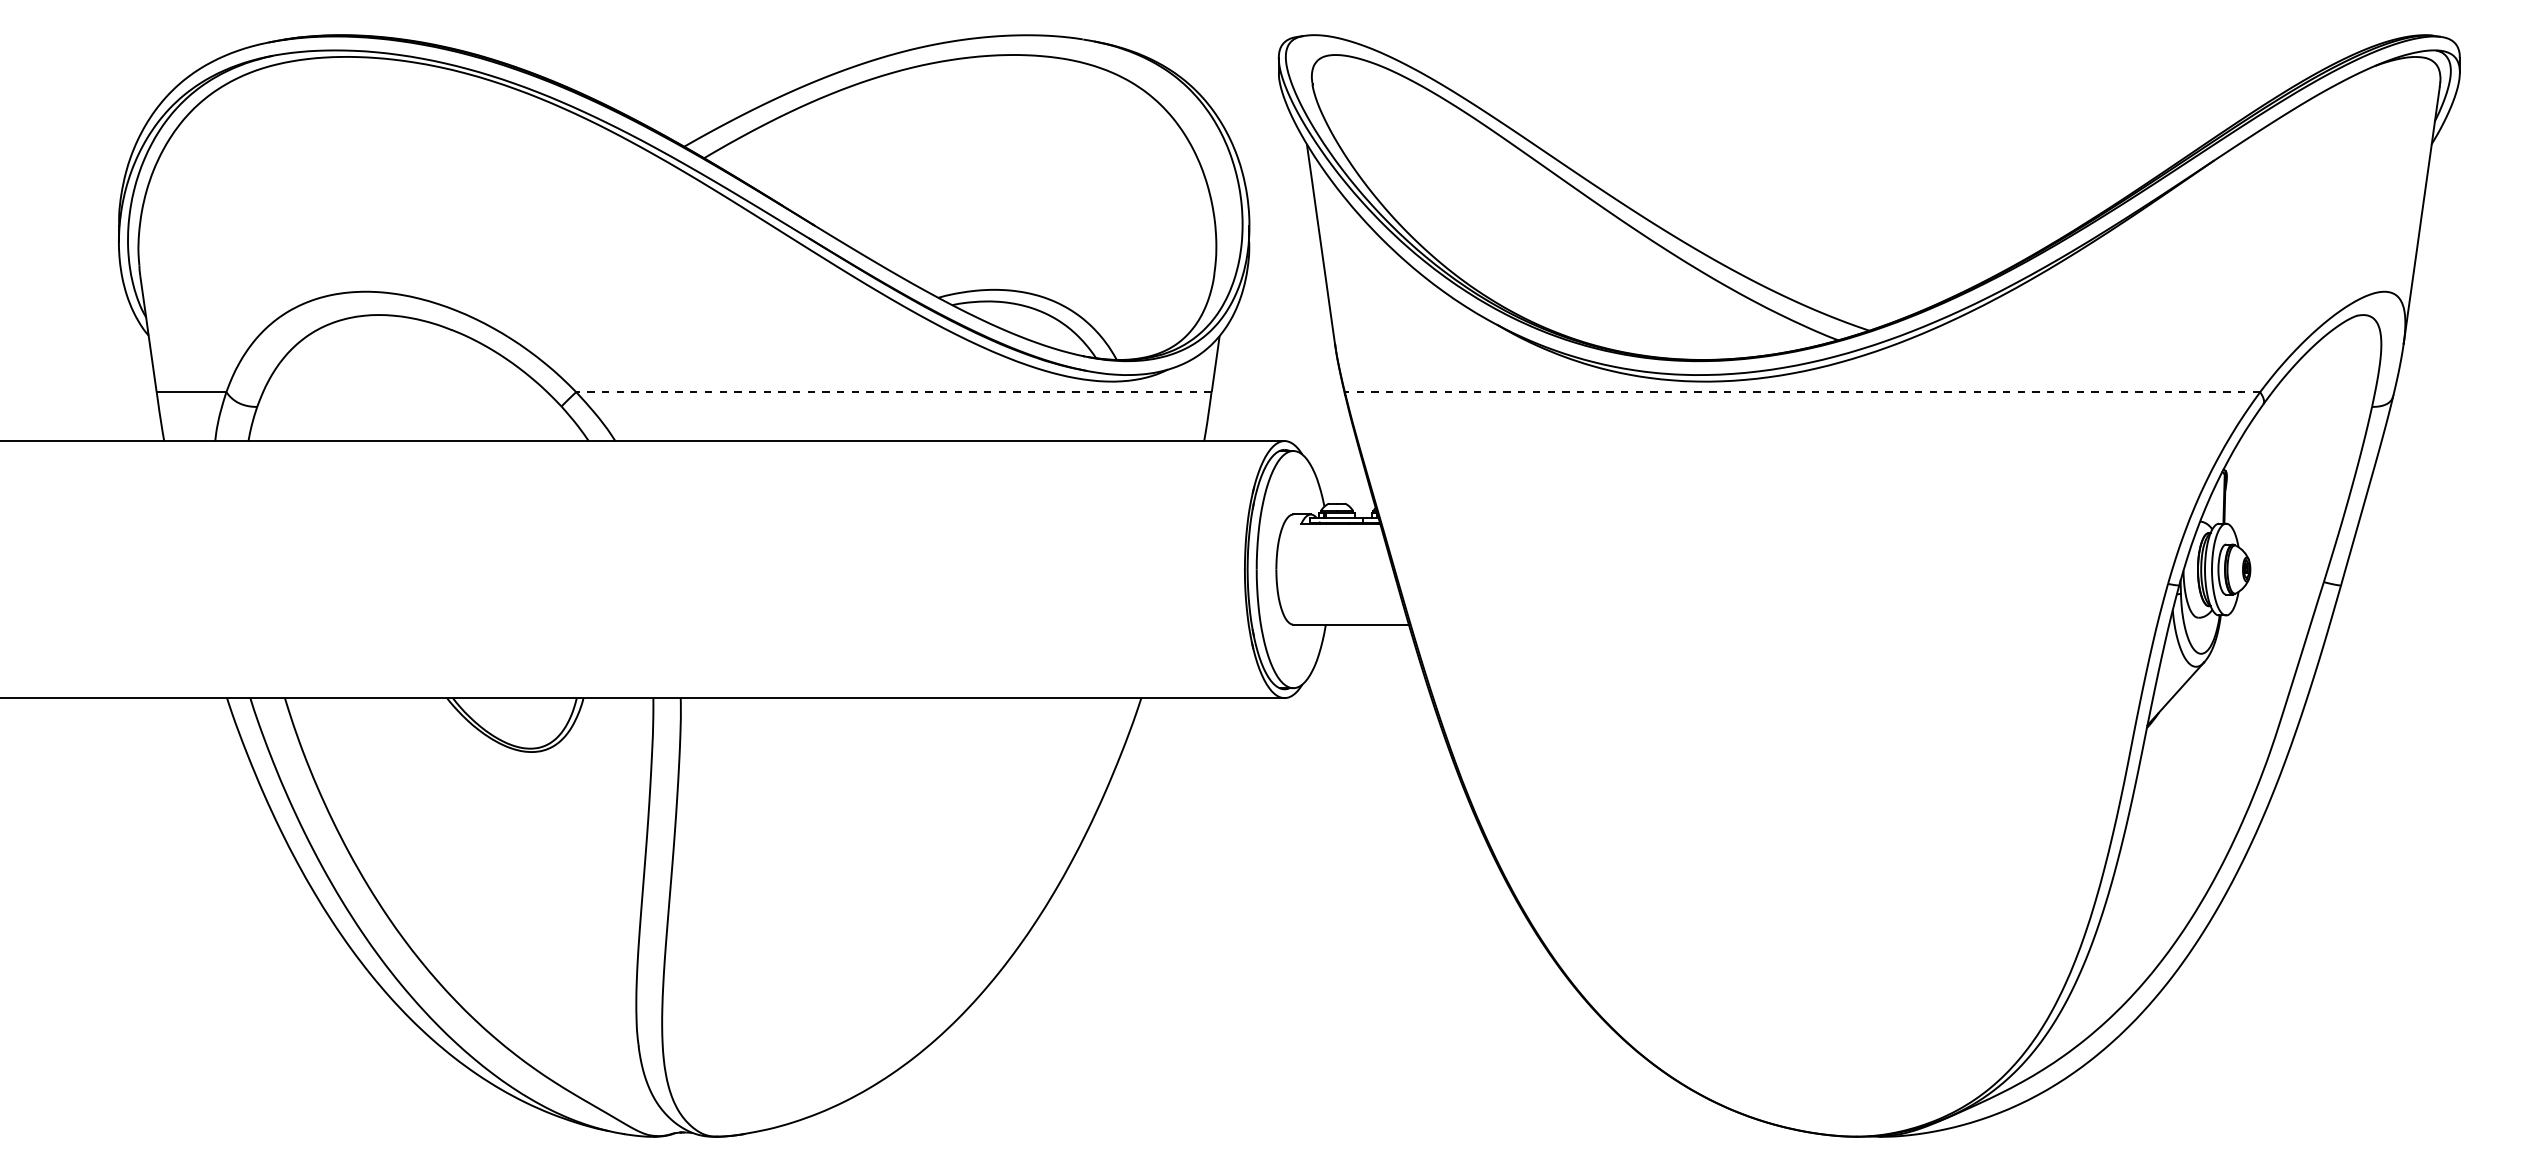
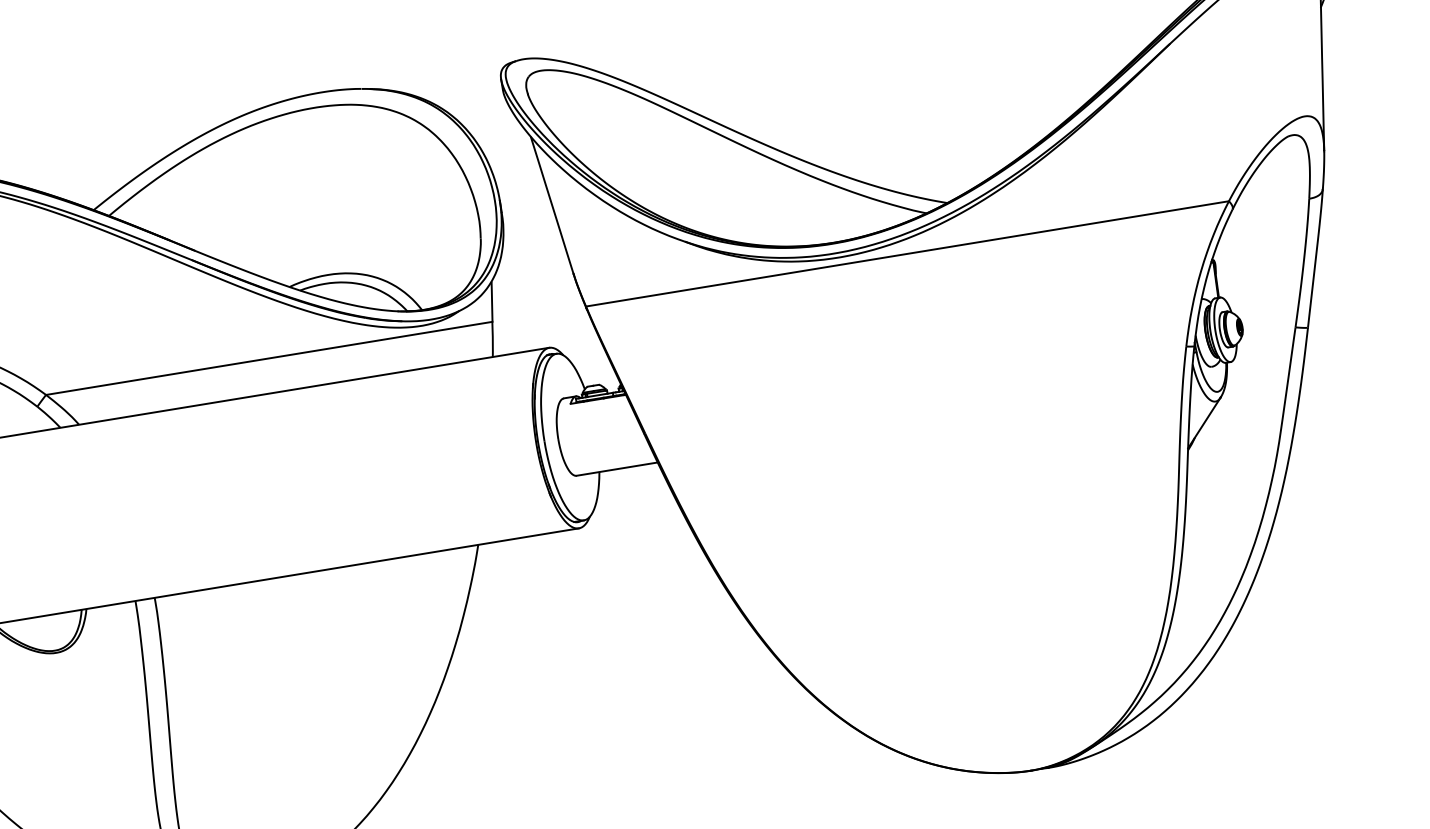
line: (894, 392) -> (269, 358), dashed -> solid
line: (1802, 392) -> (907, 254), dashed -> solid

